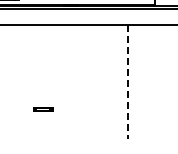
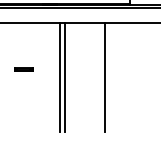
line: (81, 81) -> (60, 77), added
line: (86, 81) -> (65, 77), added
line: (127, 82) -> (104, 78), dashed -> solid
line: (43, 108) -> (24, 68), moved

